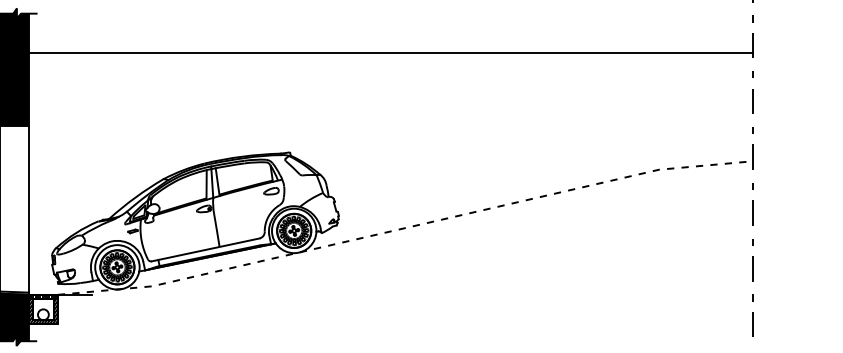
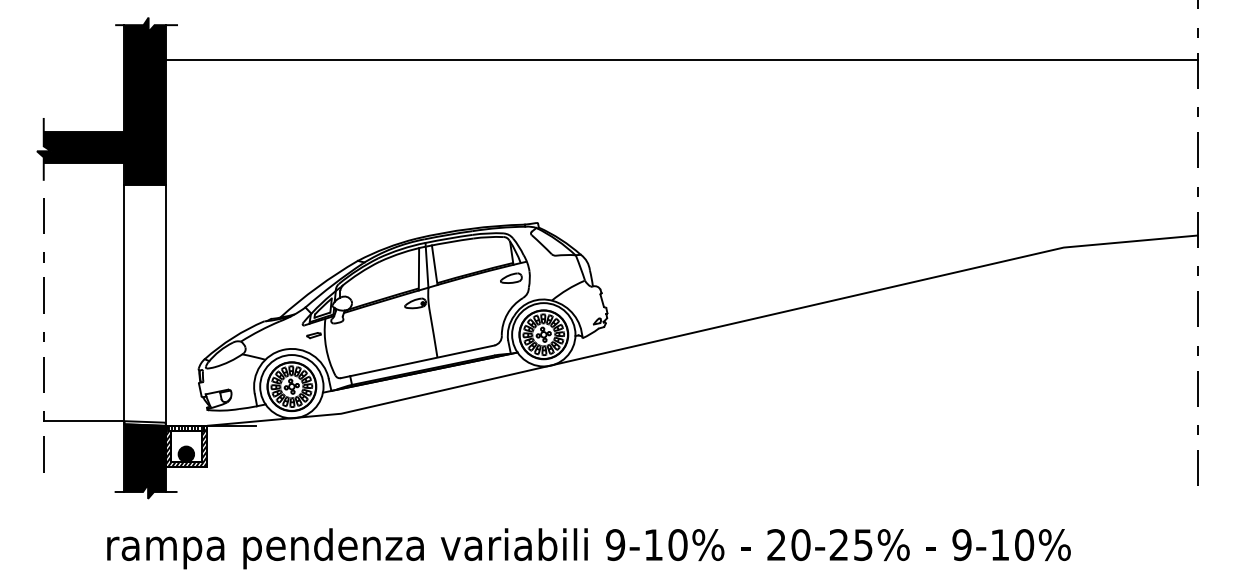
line: (390, 52) -> (681, 59), moved
line: (405, 227) -> (702, 330), dashed -> solid
fill: (43, 314) -> (186, 454), added

